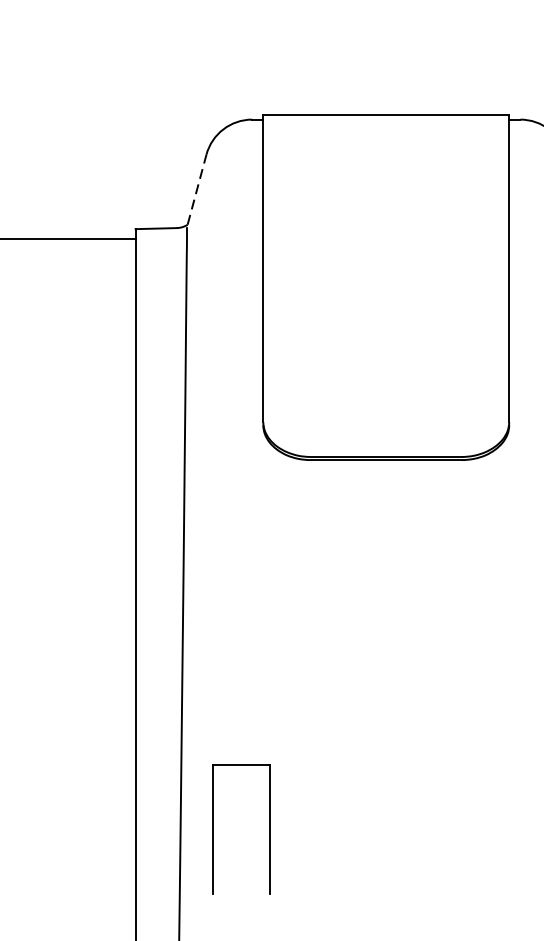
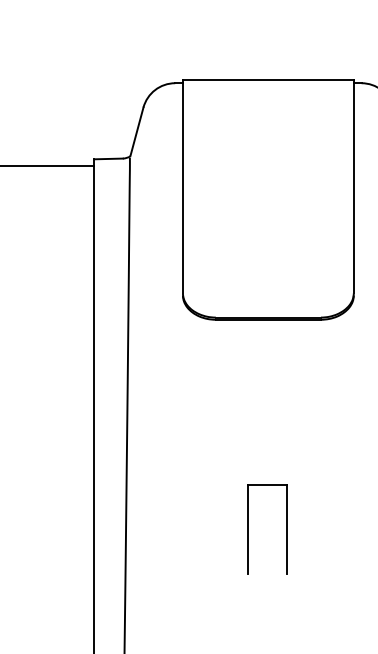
line: (197, 189) -> (137, 131), dashed -> solid
part: (213, 829) -> (248, 529), moved

